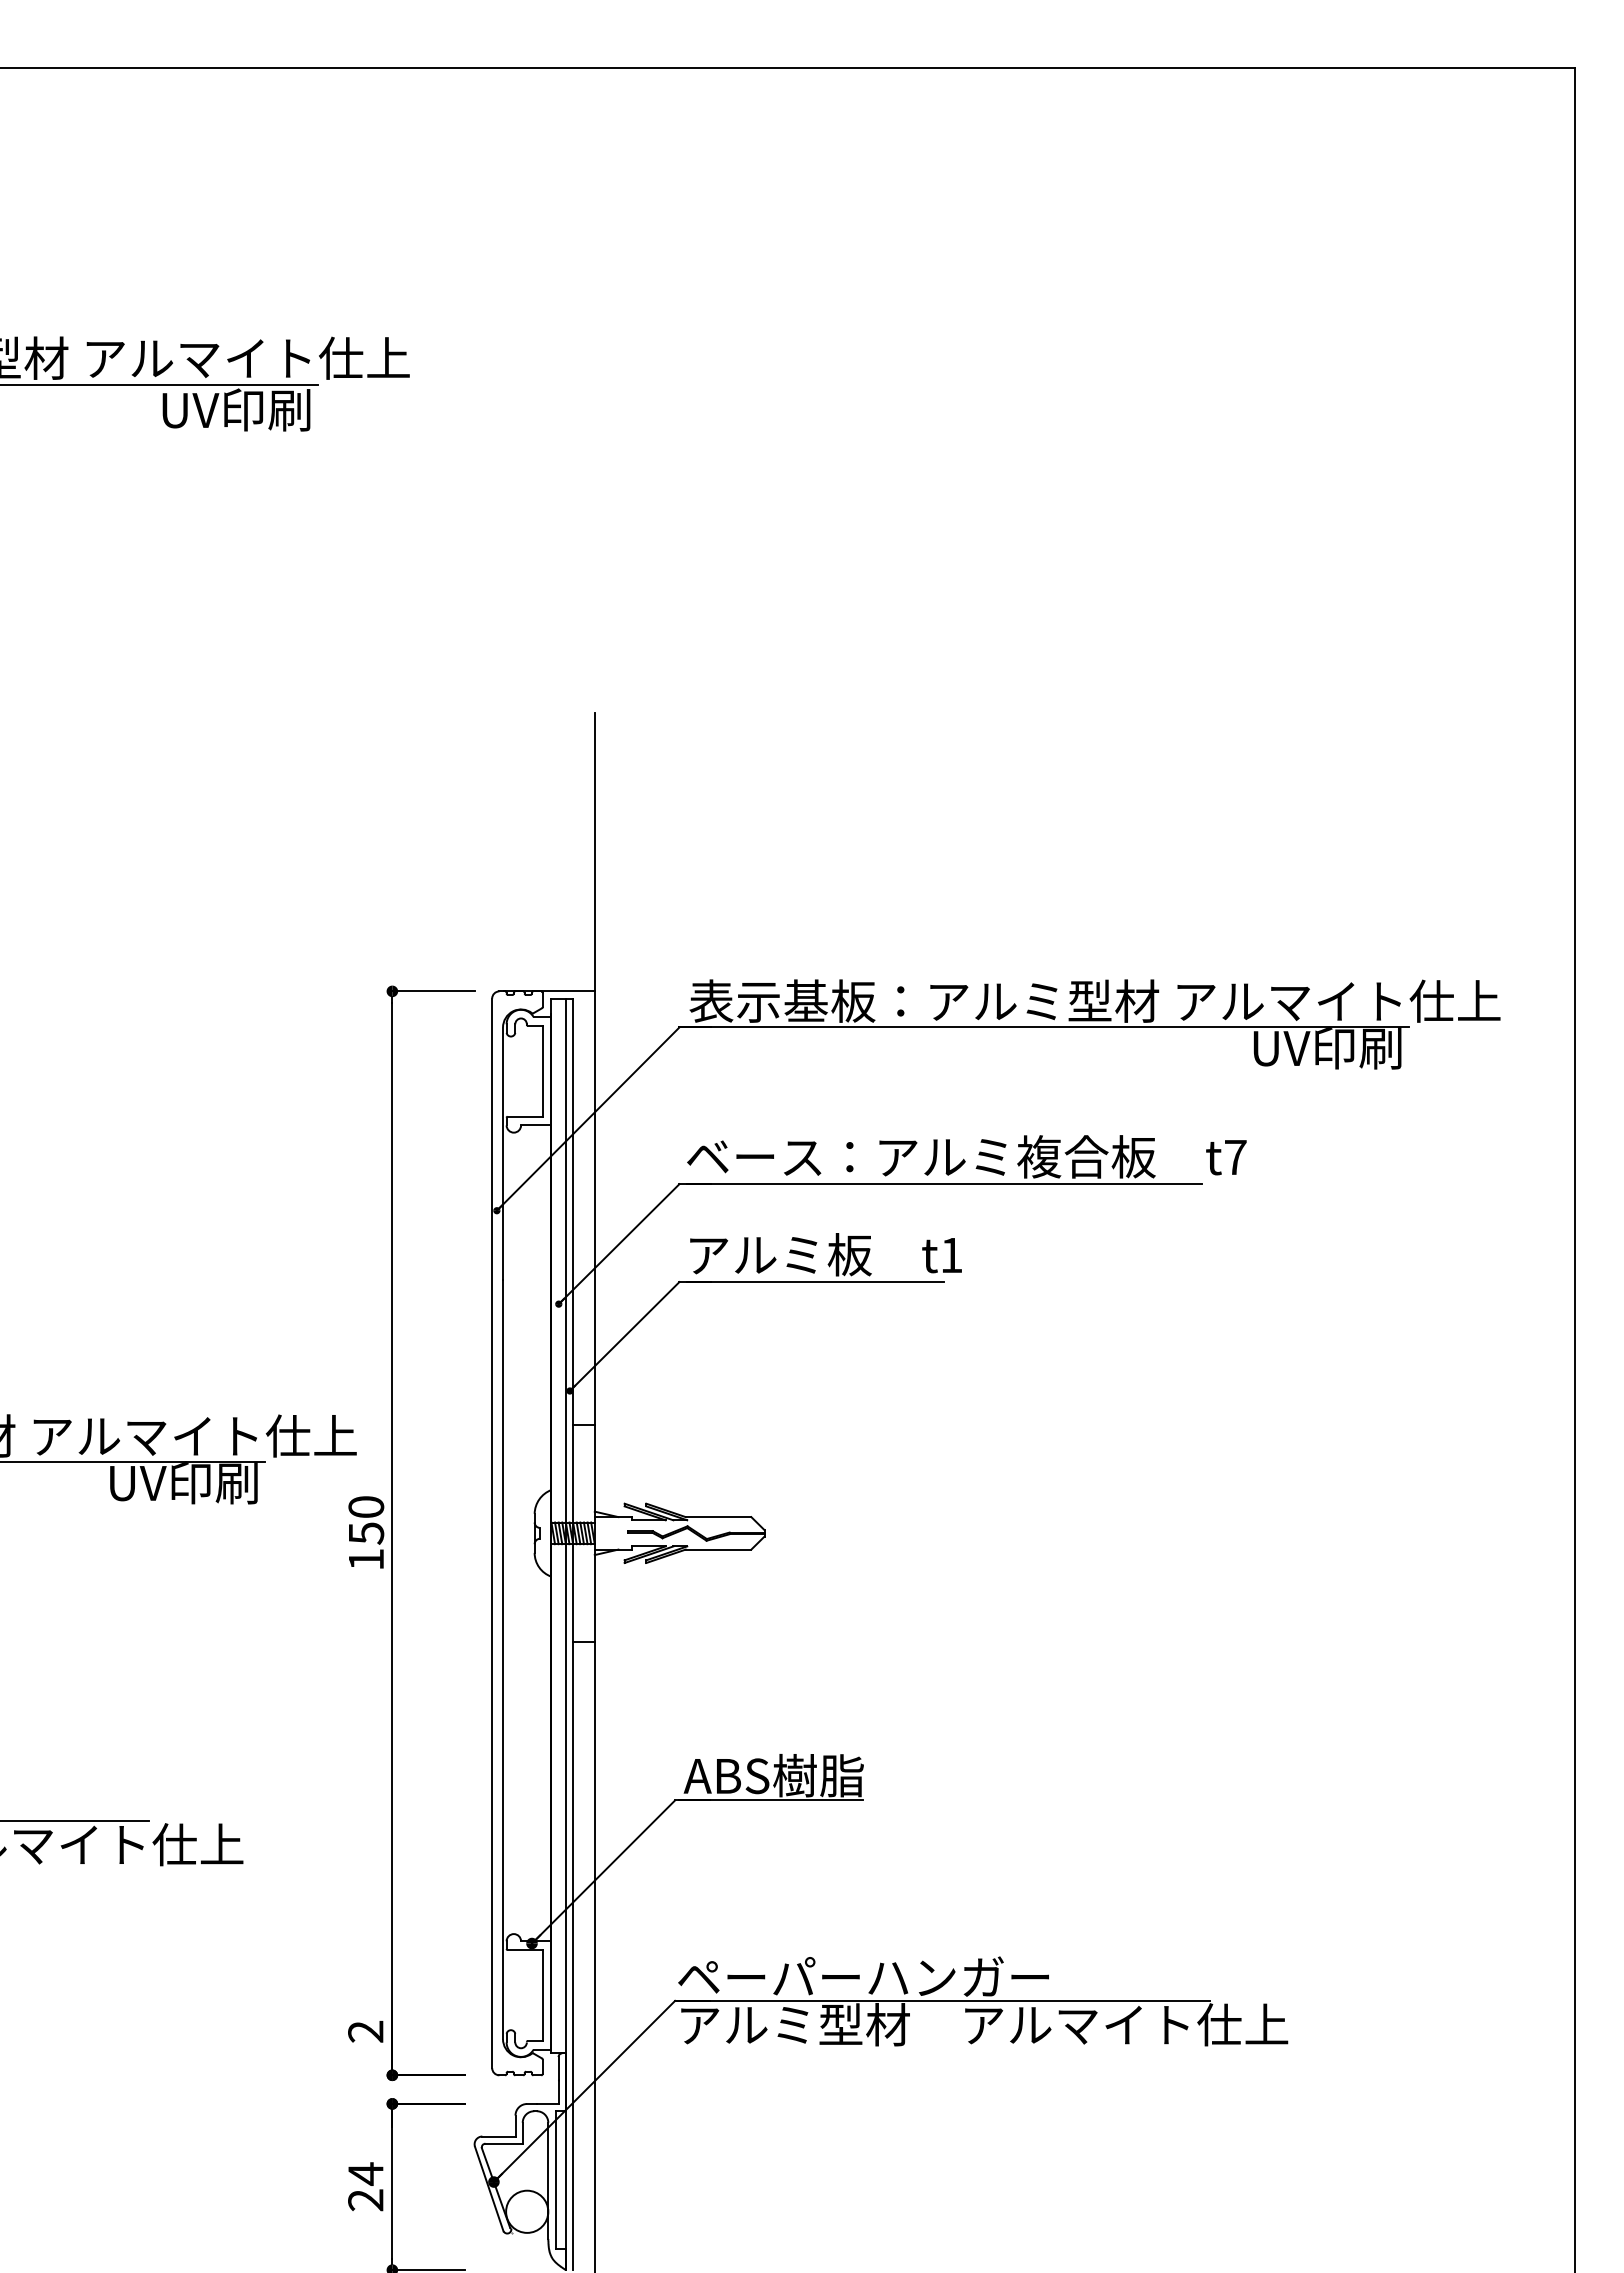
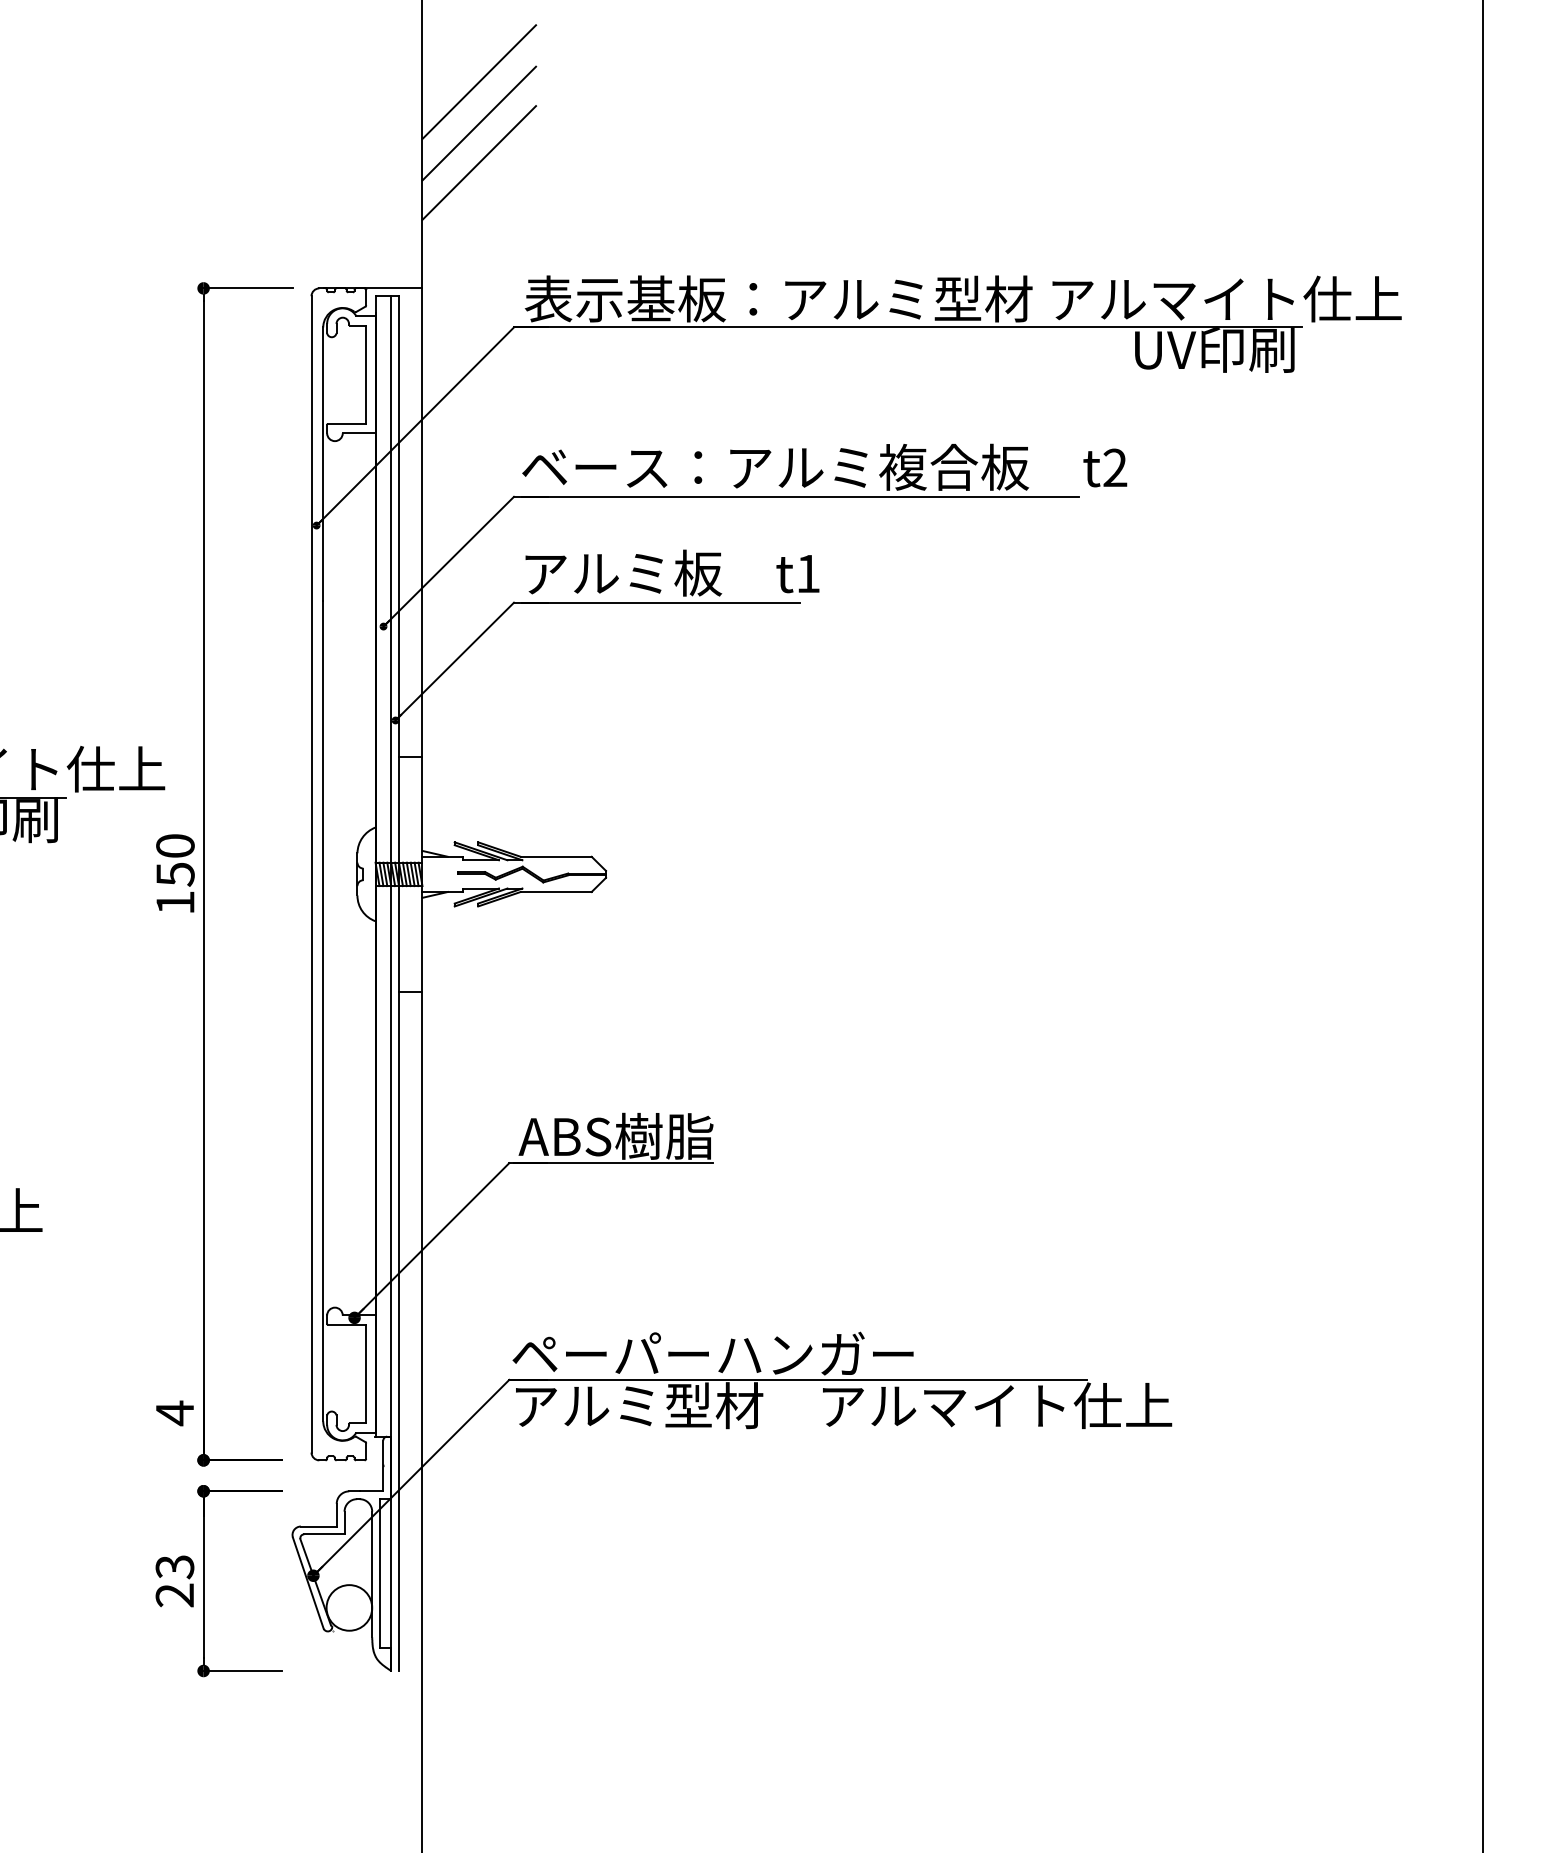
line: (646, 800) -> (478, 82), added
line: (646, 838) -> (478, 123), added
line: (646, 875) -> (478, 163), added
text: (1235, 1156) -> (1115, 466), t7 -> t2
text: (365, 2031) -> (174, 1412), 2 -> 4
text: (365, 2173) -> (174, 1566), 24 -> 23

